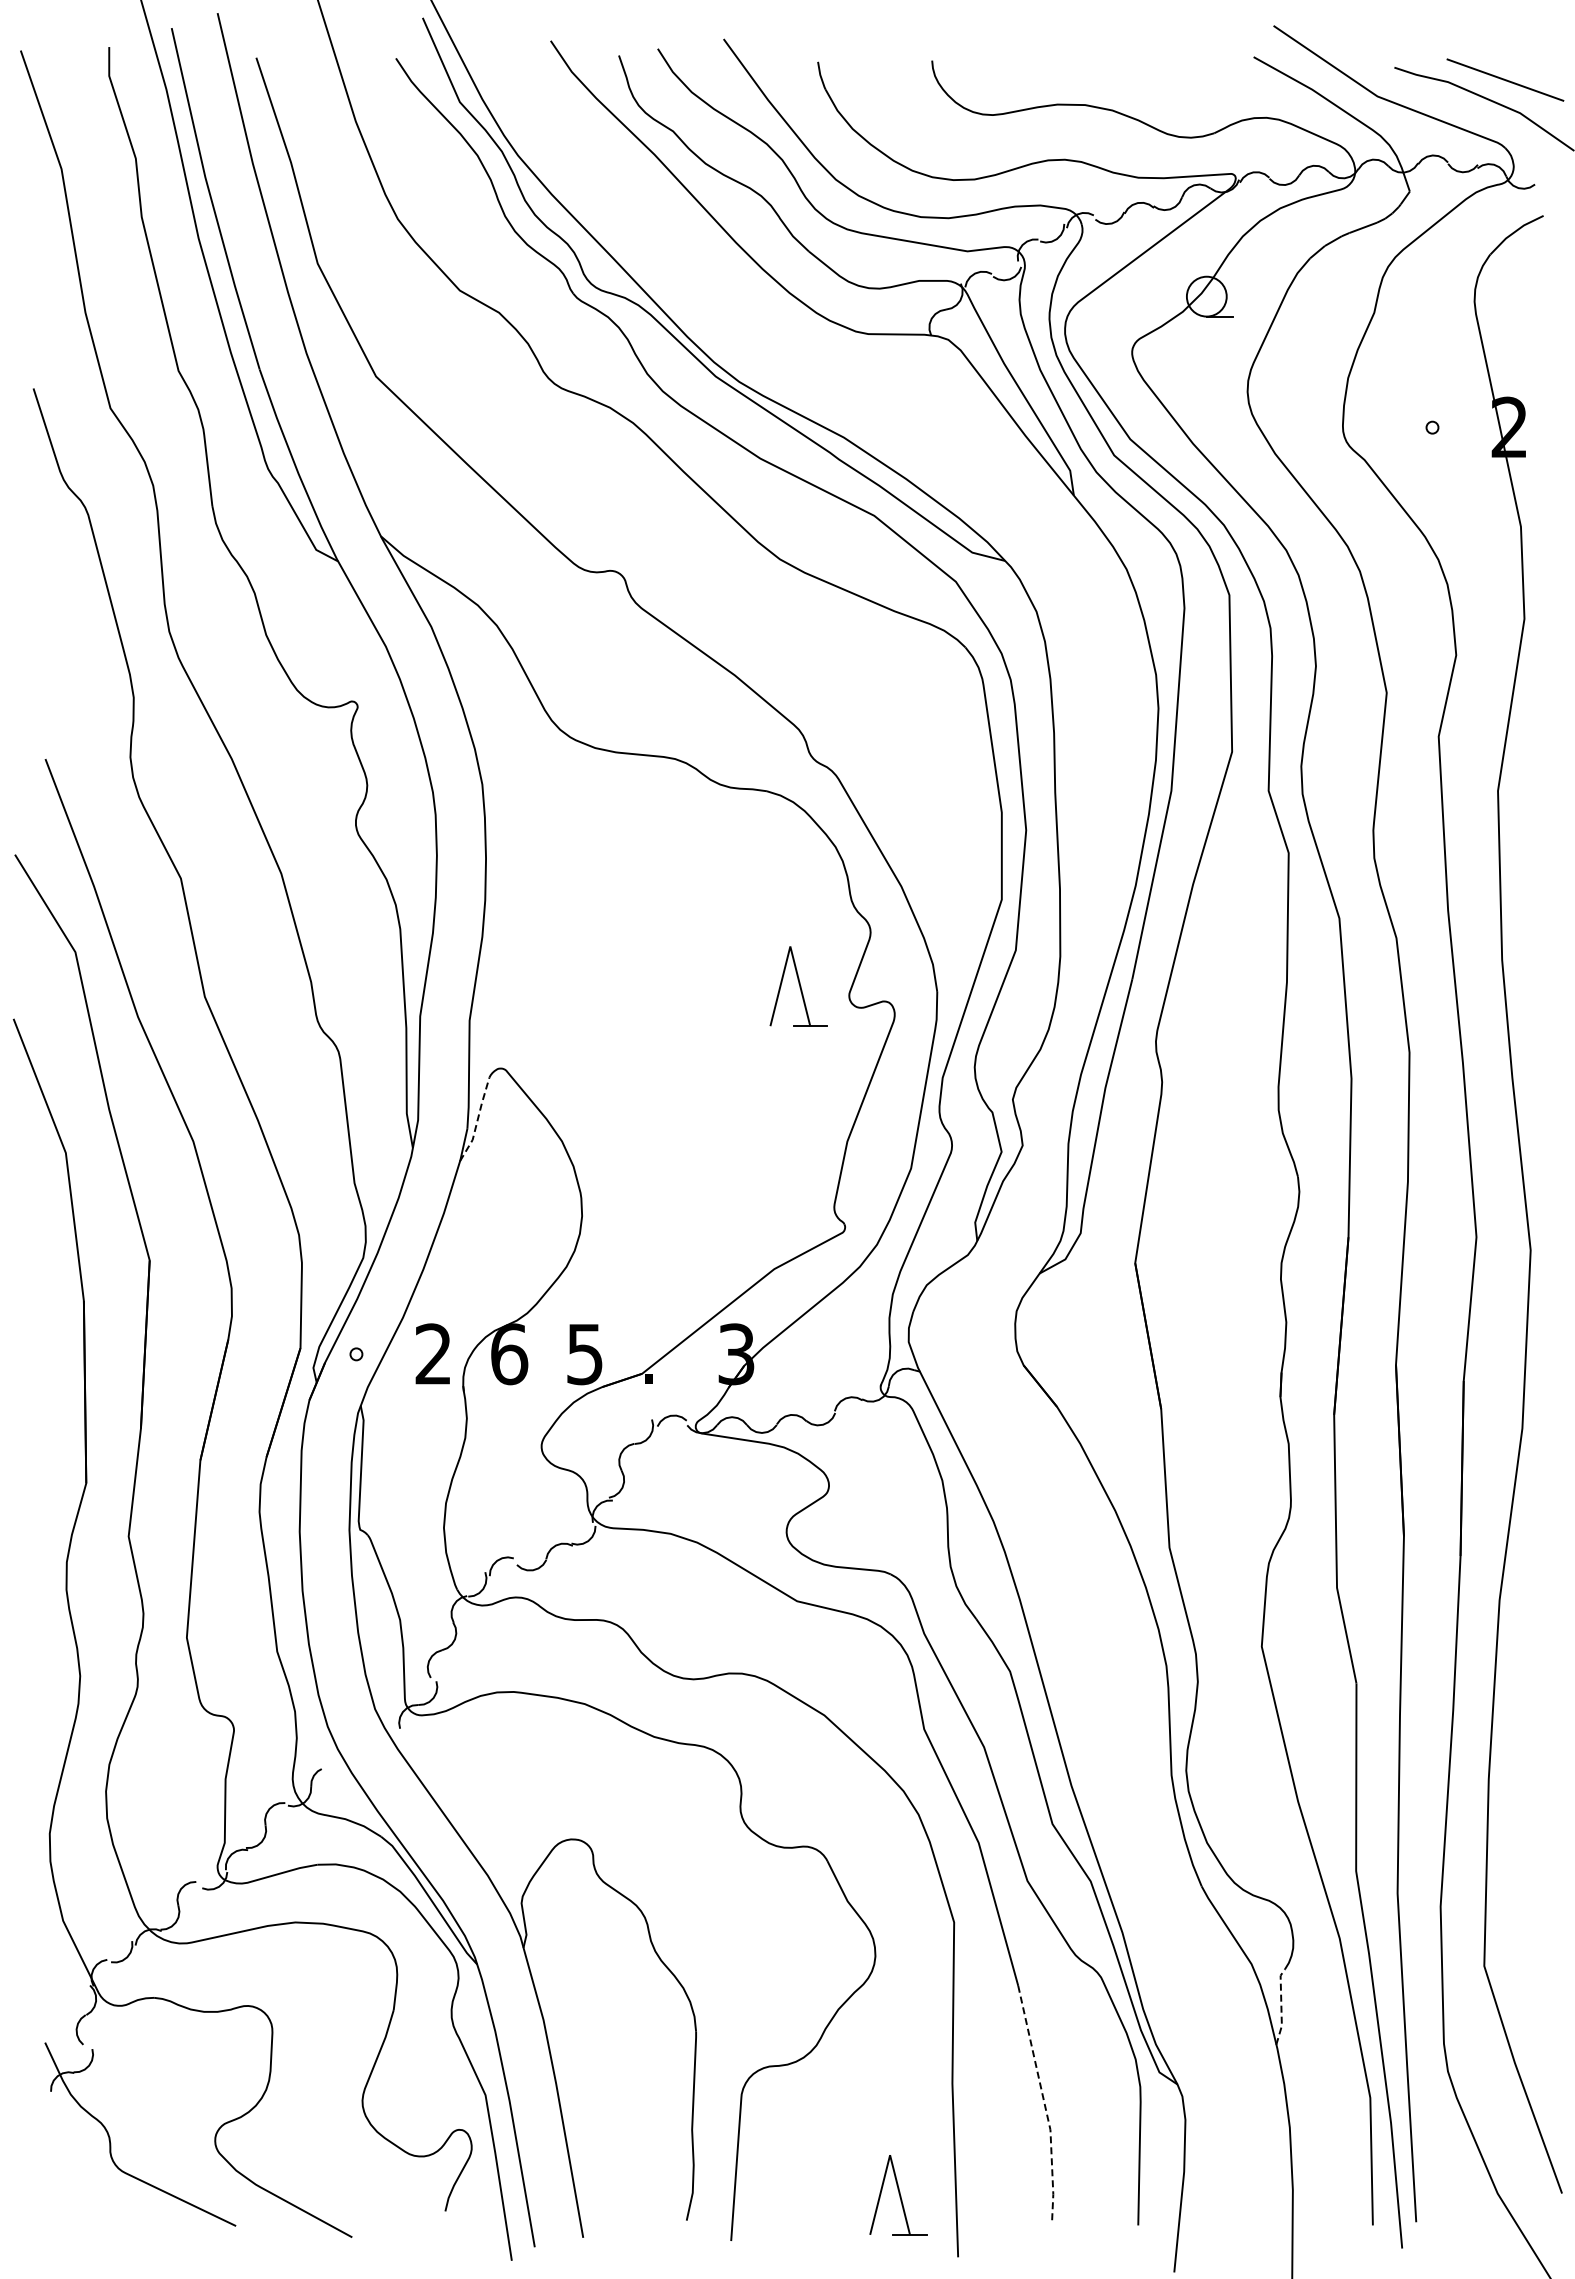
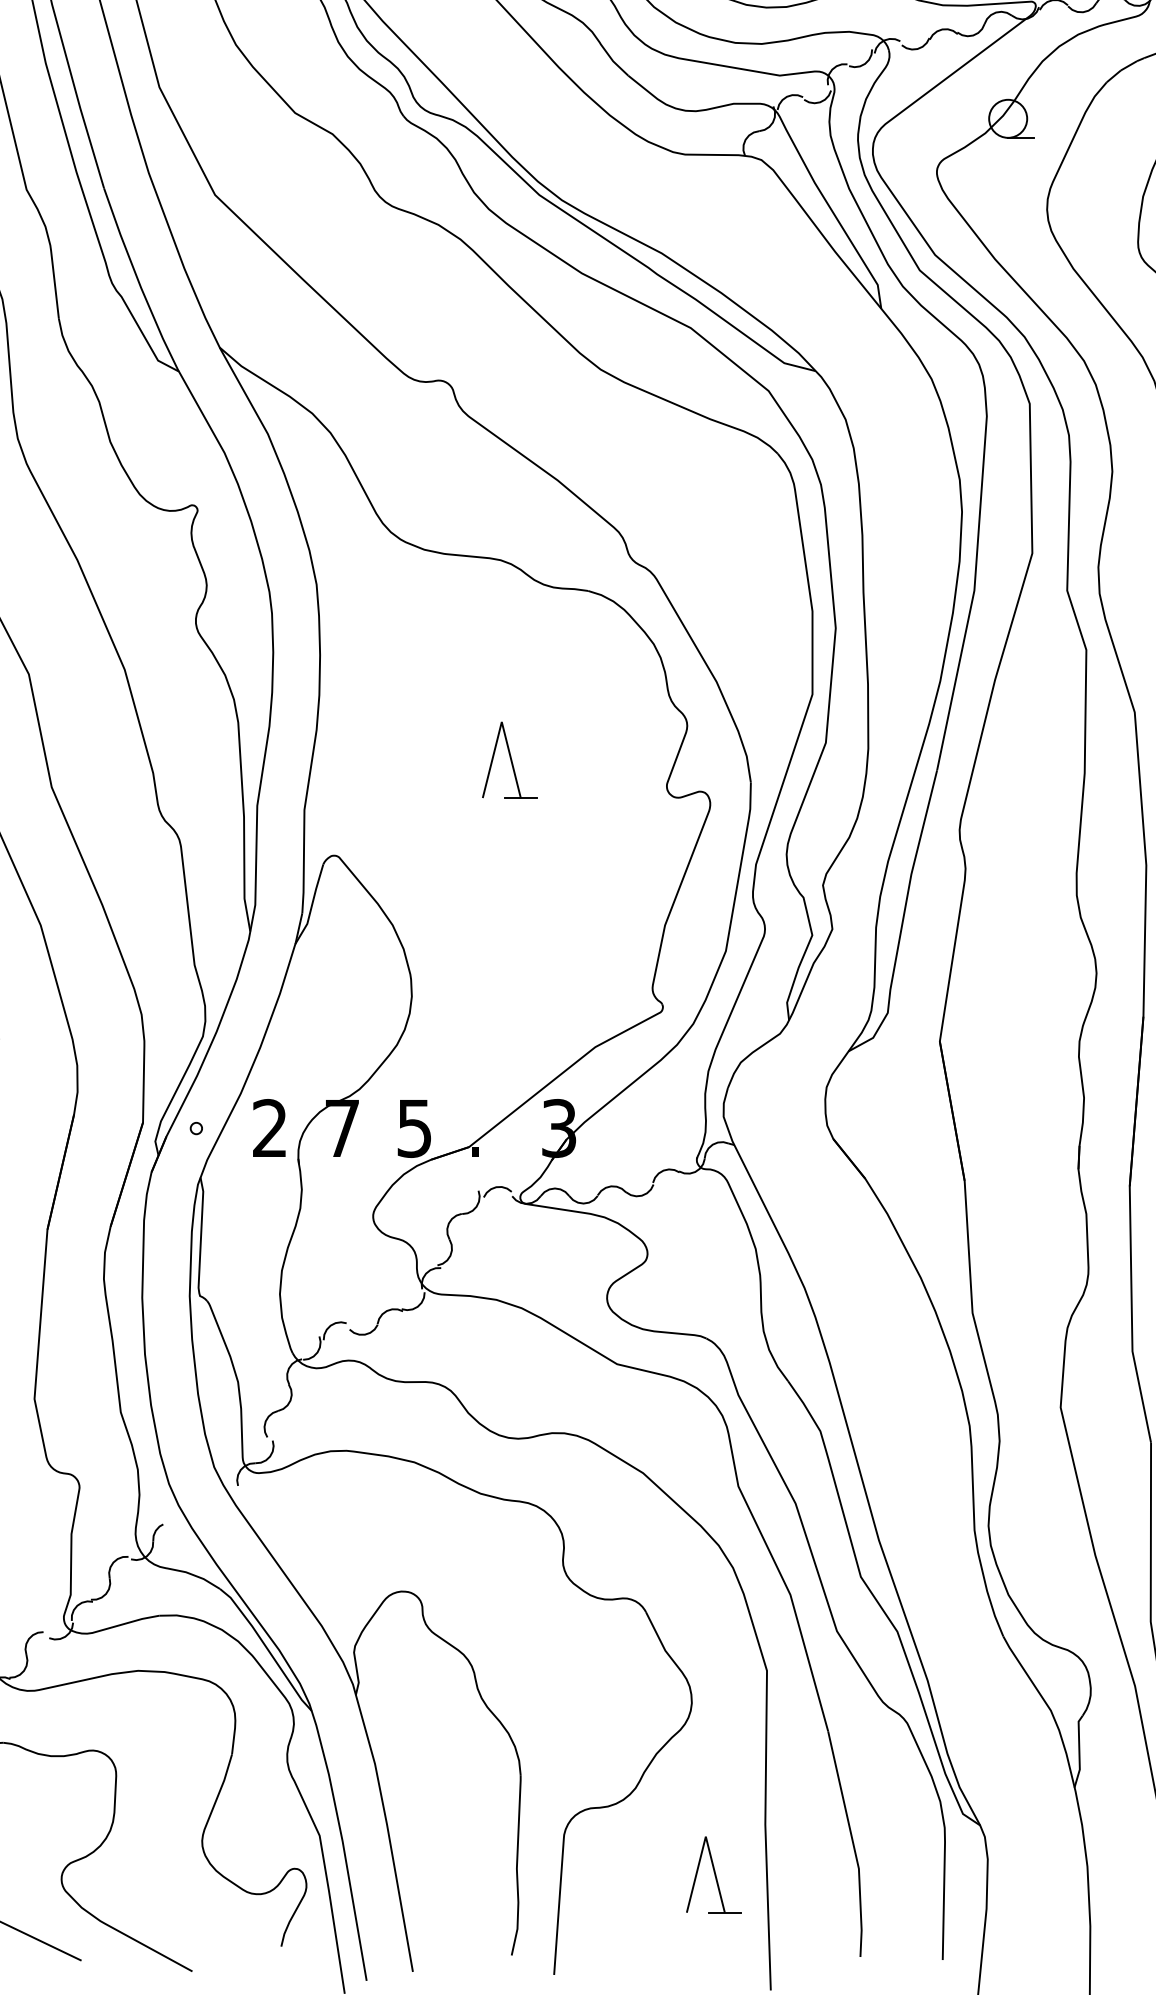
part: (798, 986) -> (509, 760), moved
line: (477, 1120) -> (311, 905), dashed -> solid
text: (509, 1354) -> (342, 1128), 6 -> 7
line: (1281, 2006) -> (1079, 1751), dashed -> solid
line: (1044, 2104) -> (853, 1844), dashed -> solid
part: (898, 2195) -> (713, 1875), moved

